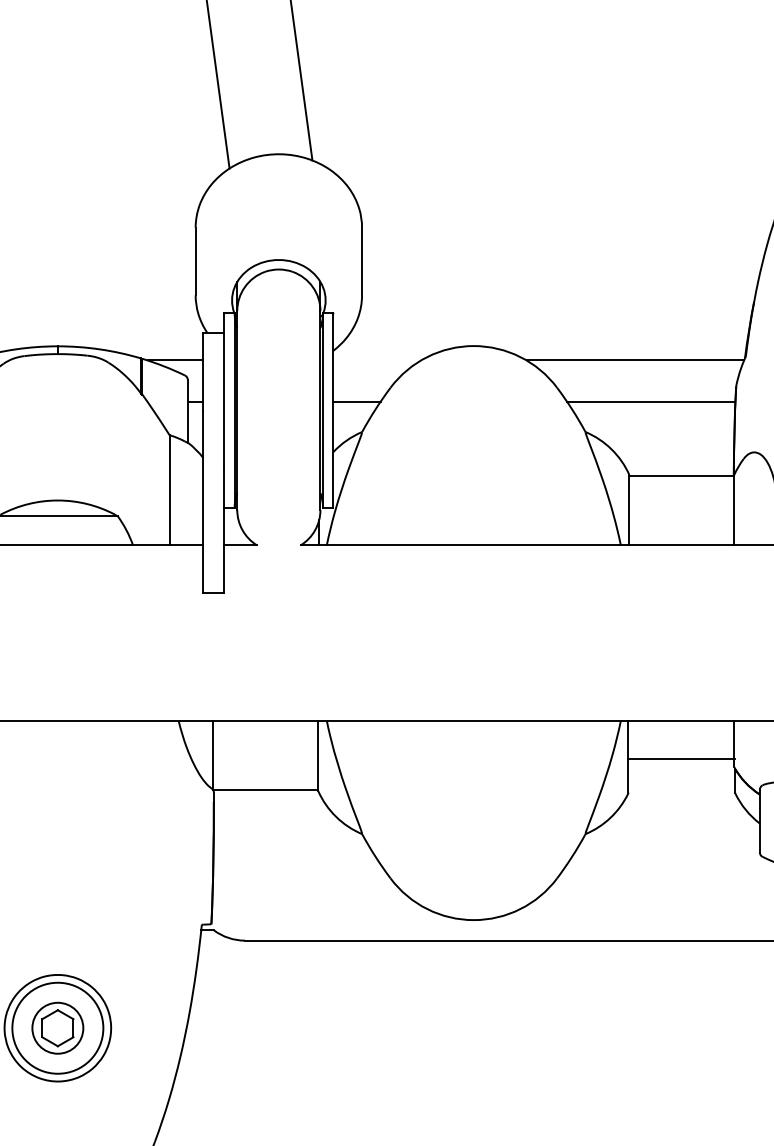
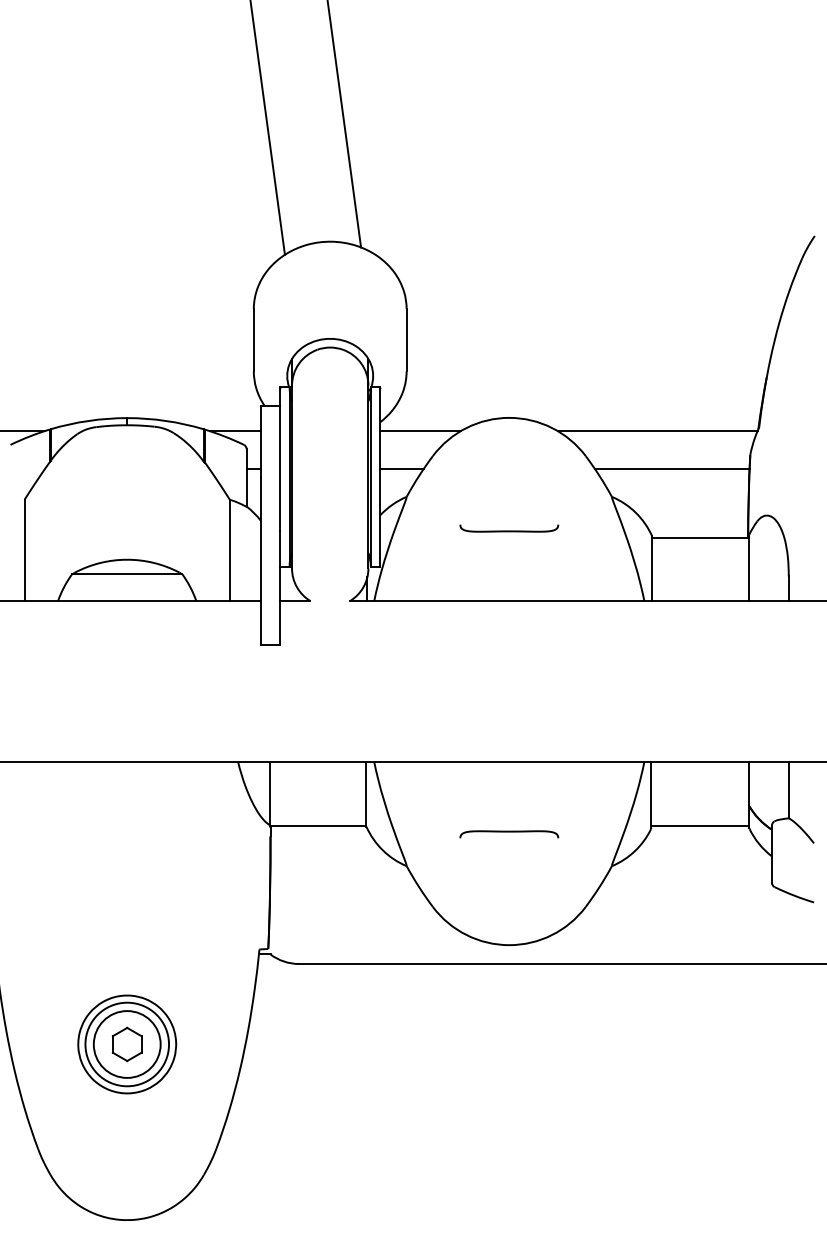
line: (377, 360) -> (420, 431), added
curve: (474, 468) -> (509, 530), added
line: (681, 759) -> (700, 825), moved
curve: (474, 797) -> (509, 832), added
circle: (57, 1028) -> (126, 1044), size x1.43

